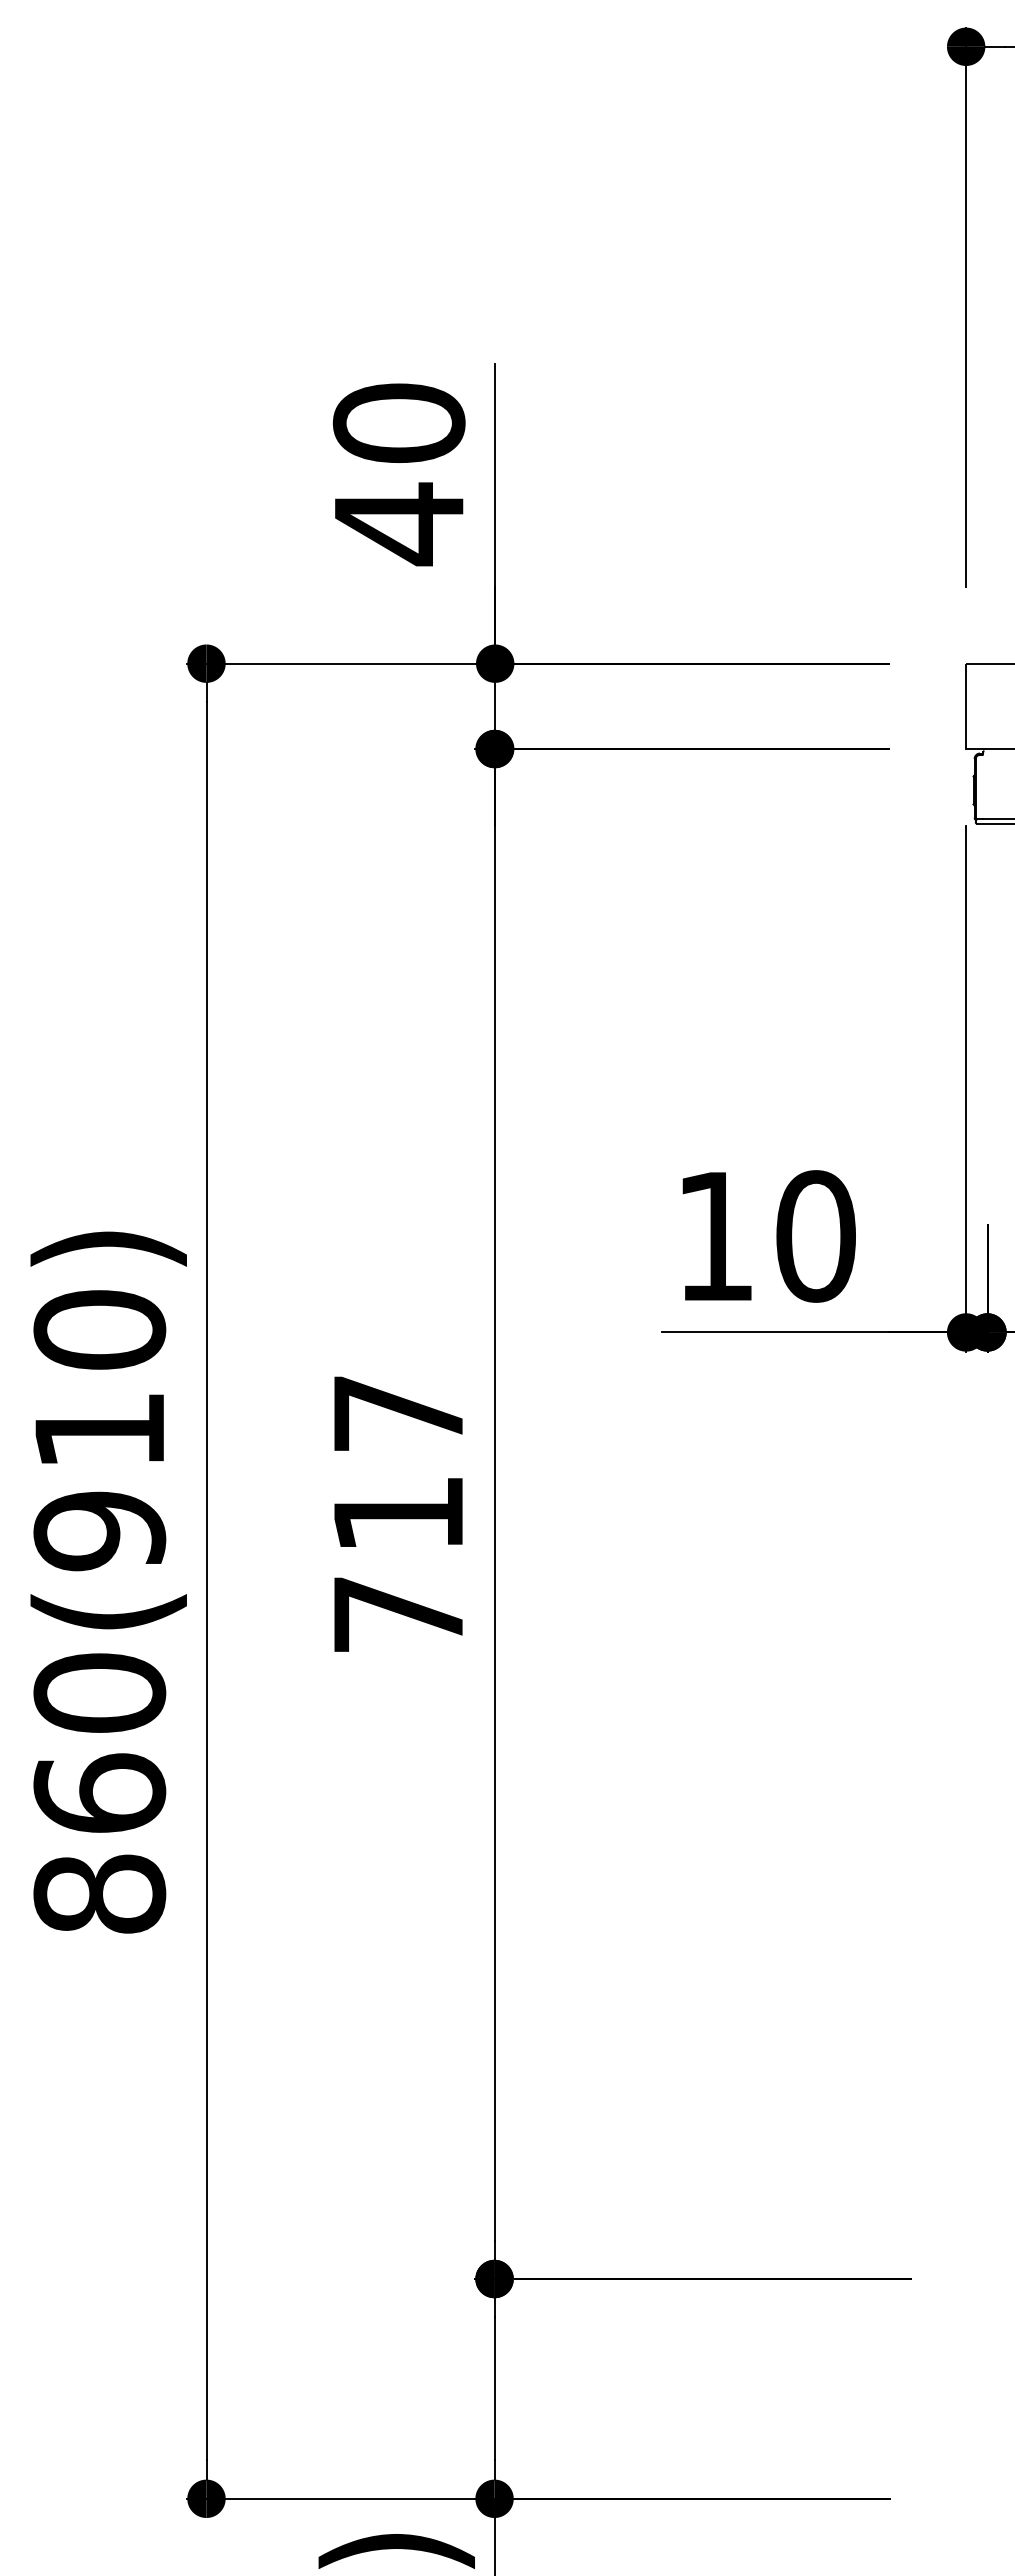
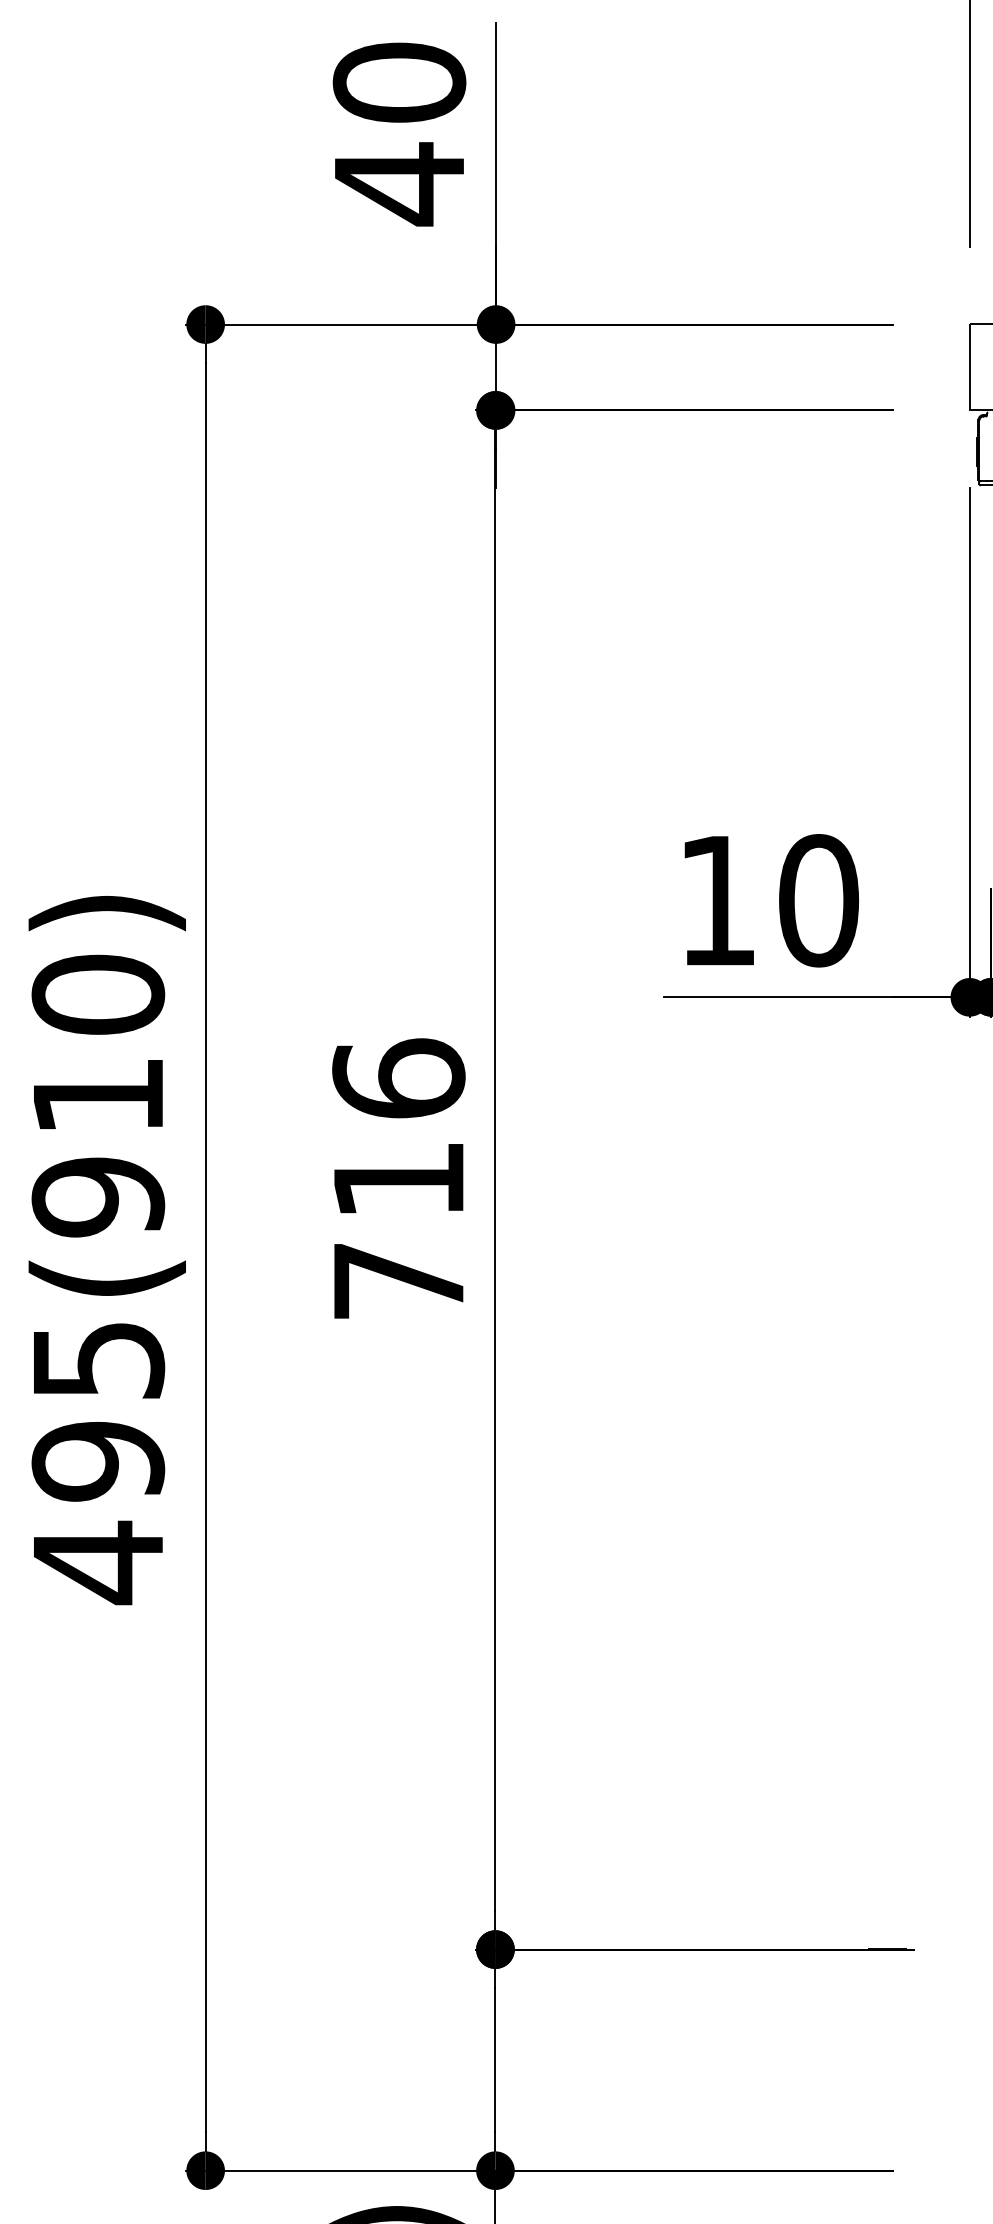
text: (398, 1412) -> (398, 1077), 717 -> 716
text: (99, 1794) -> (98, 1462), 860(910) -> 495(910)

